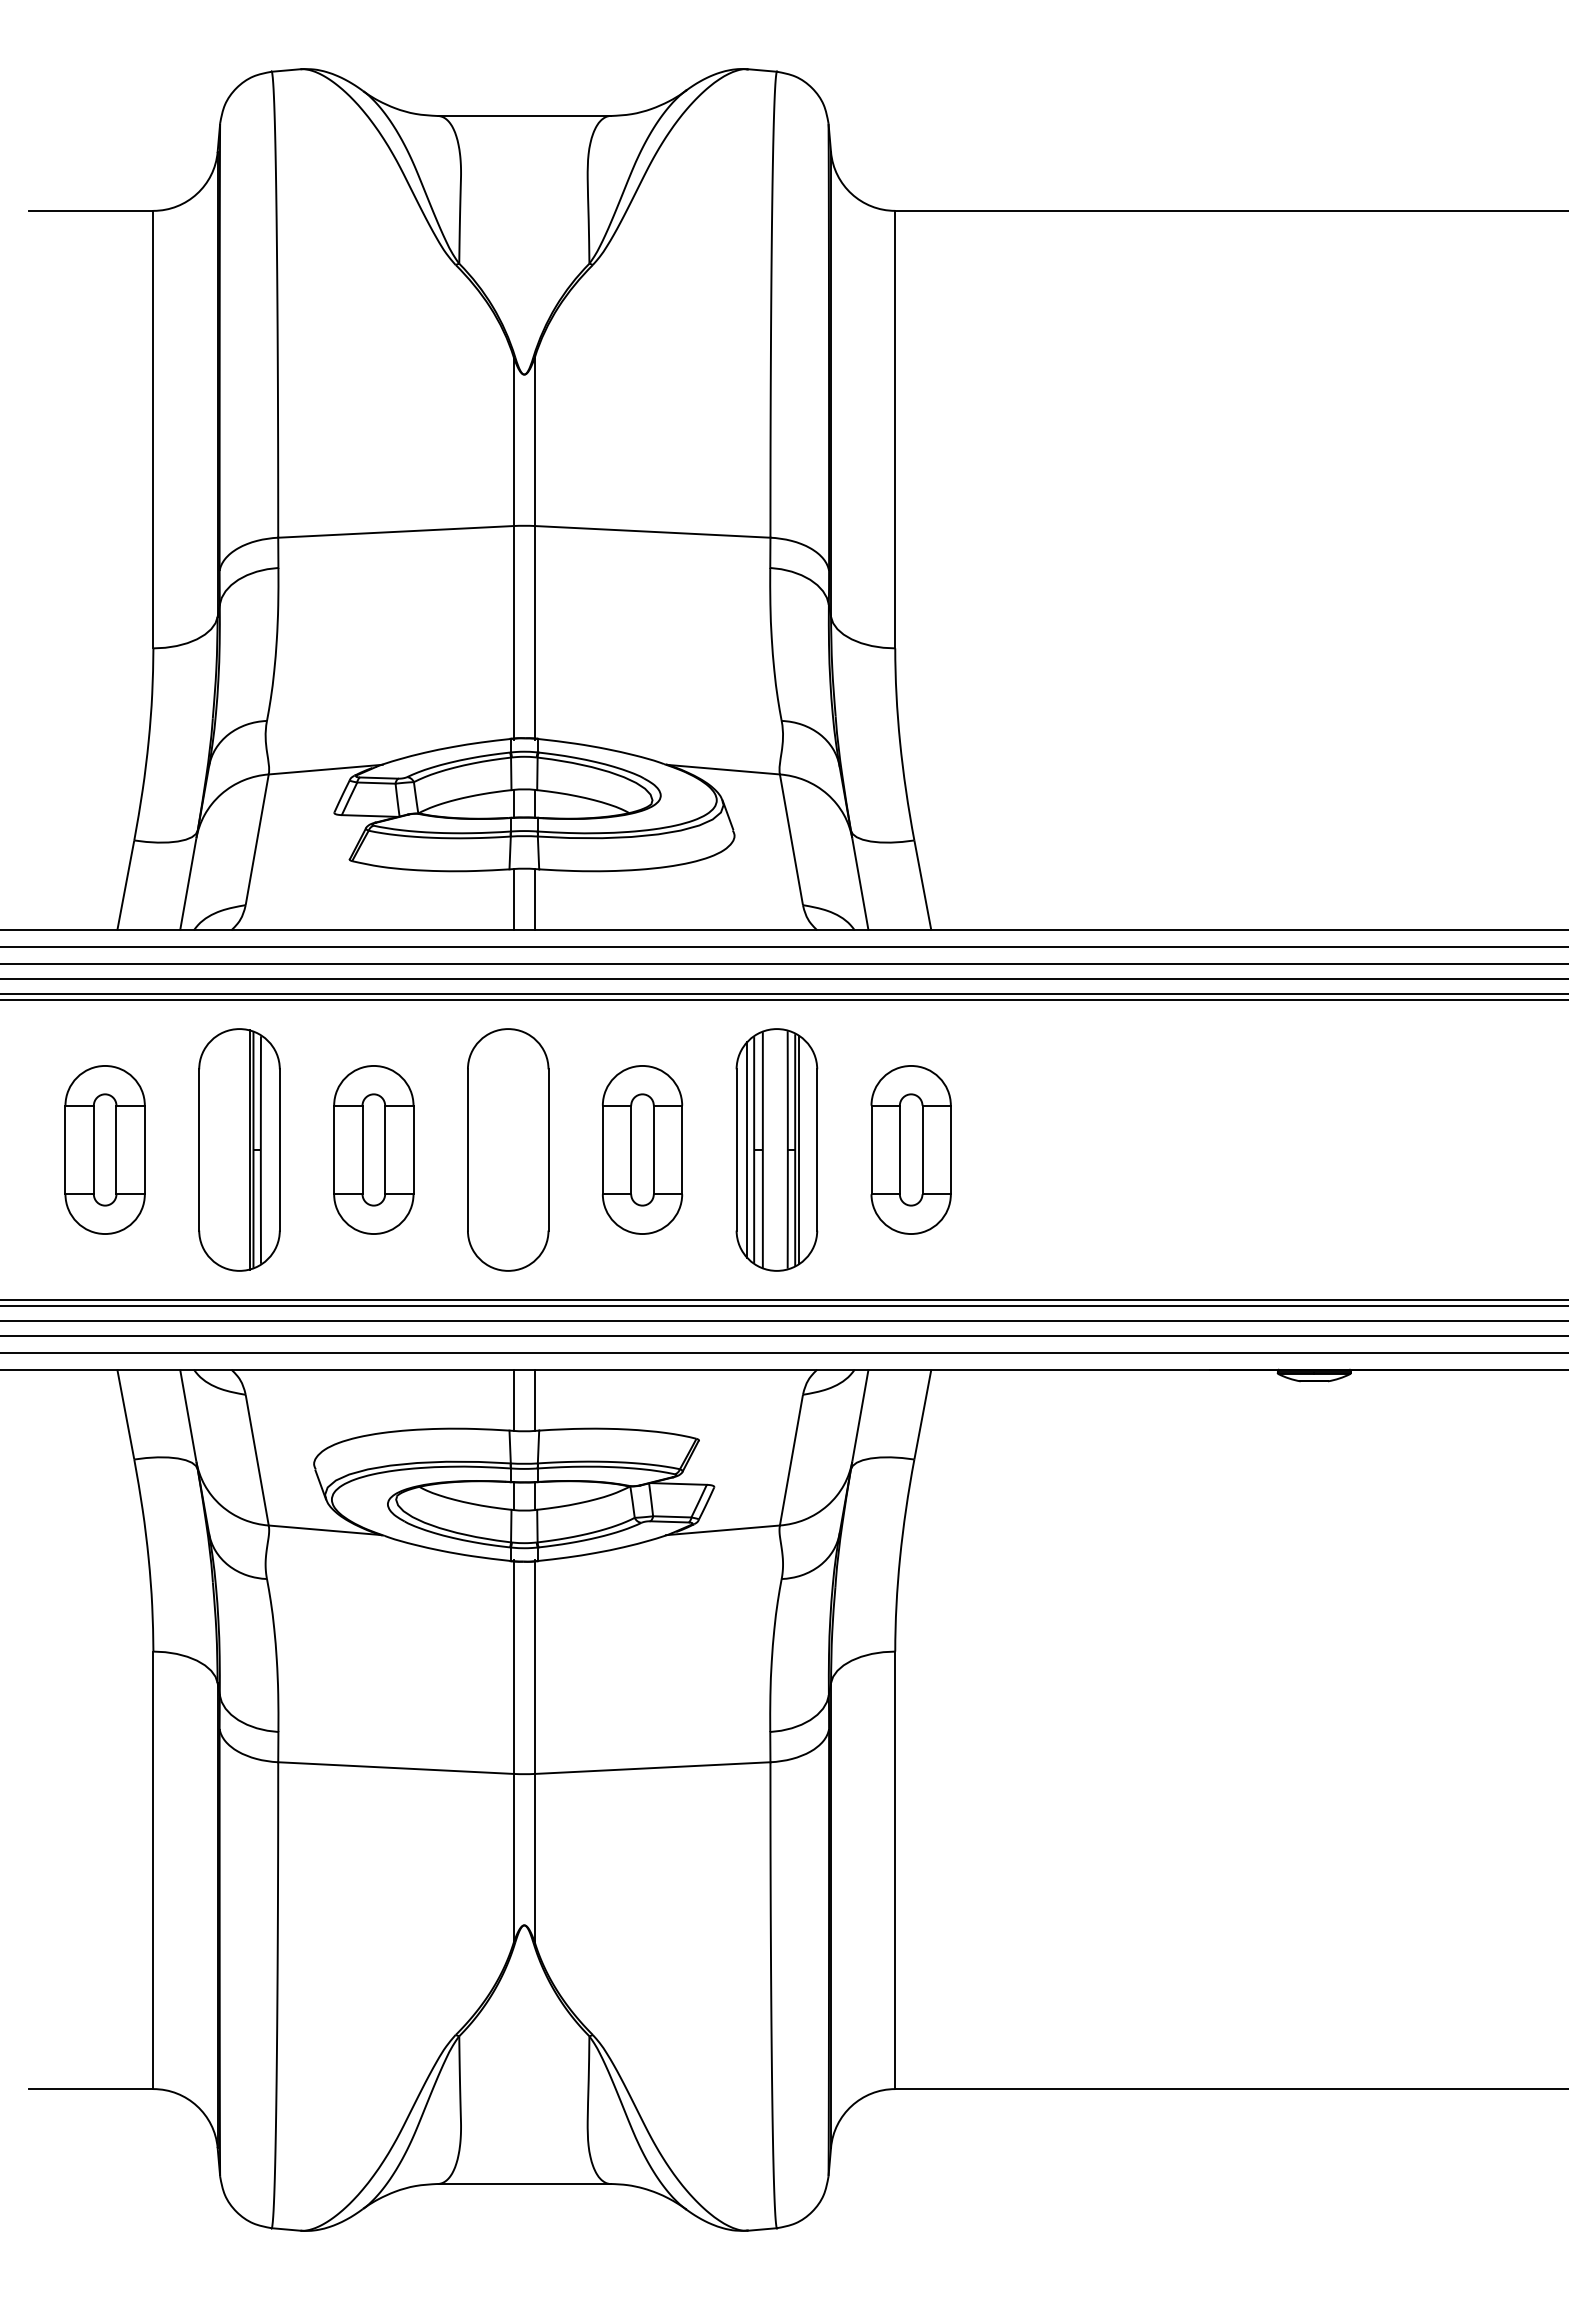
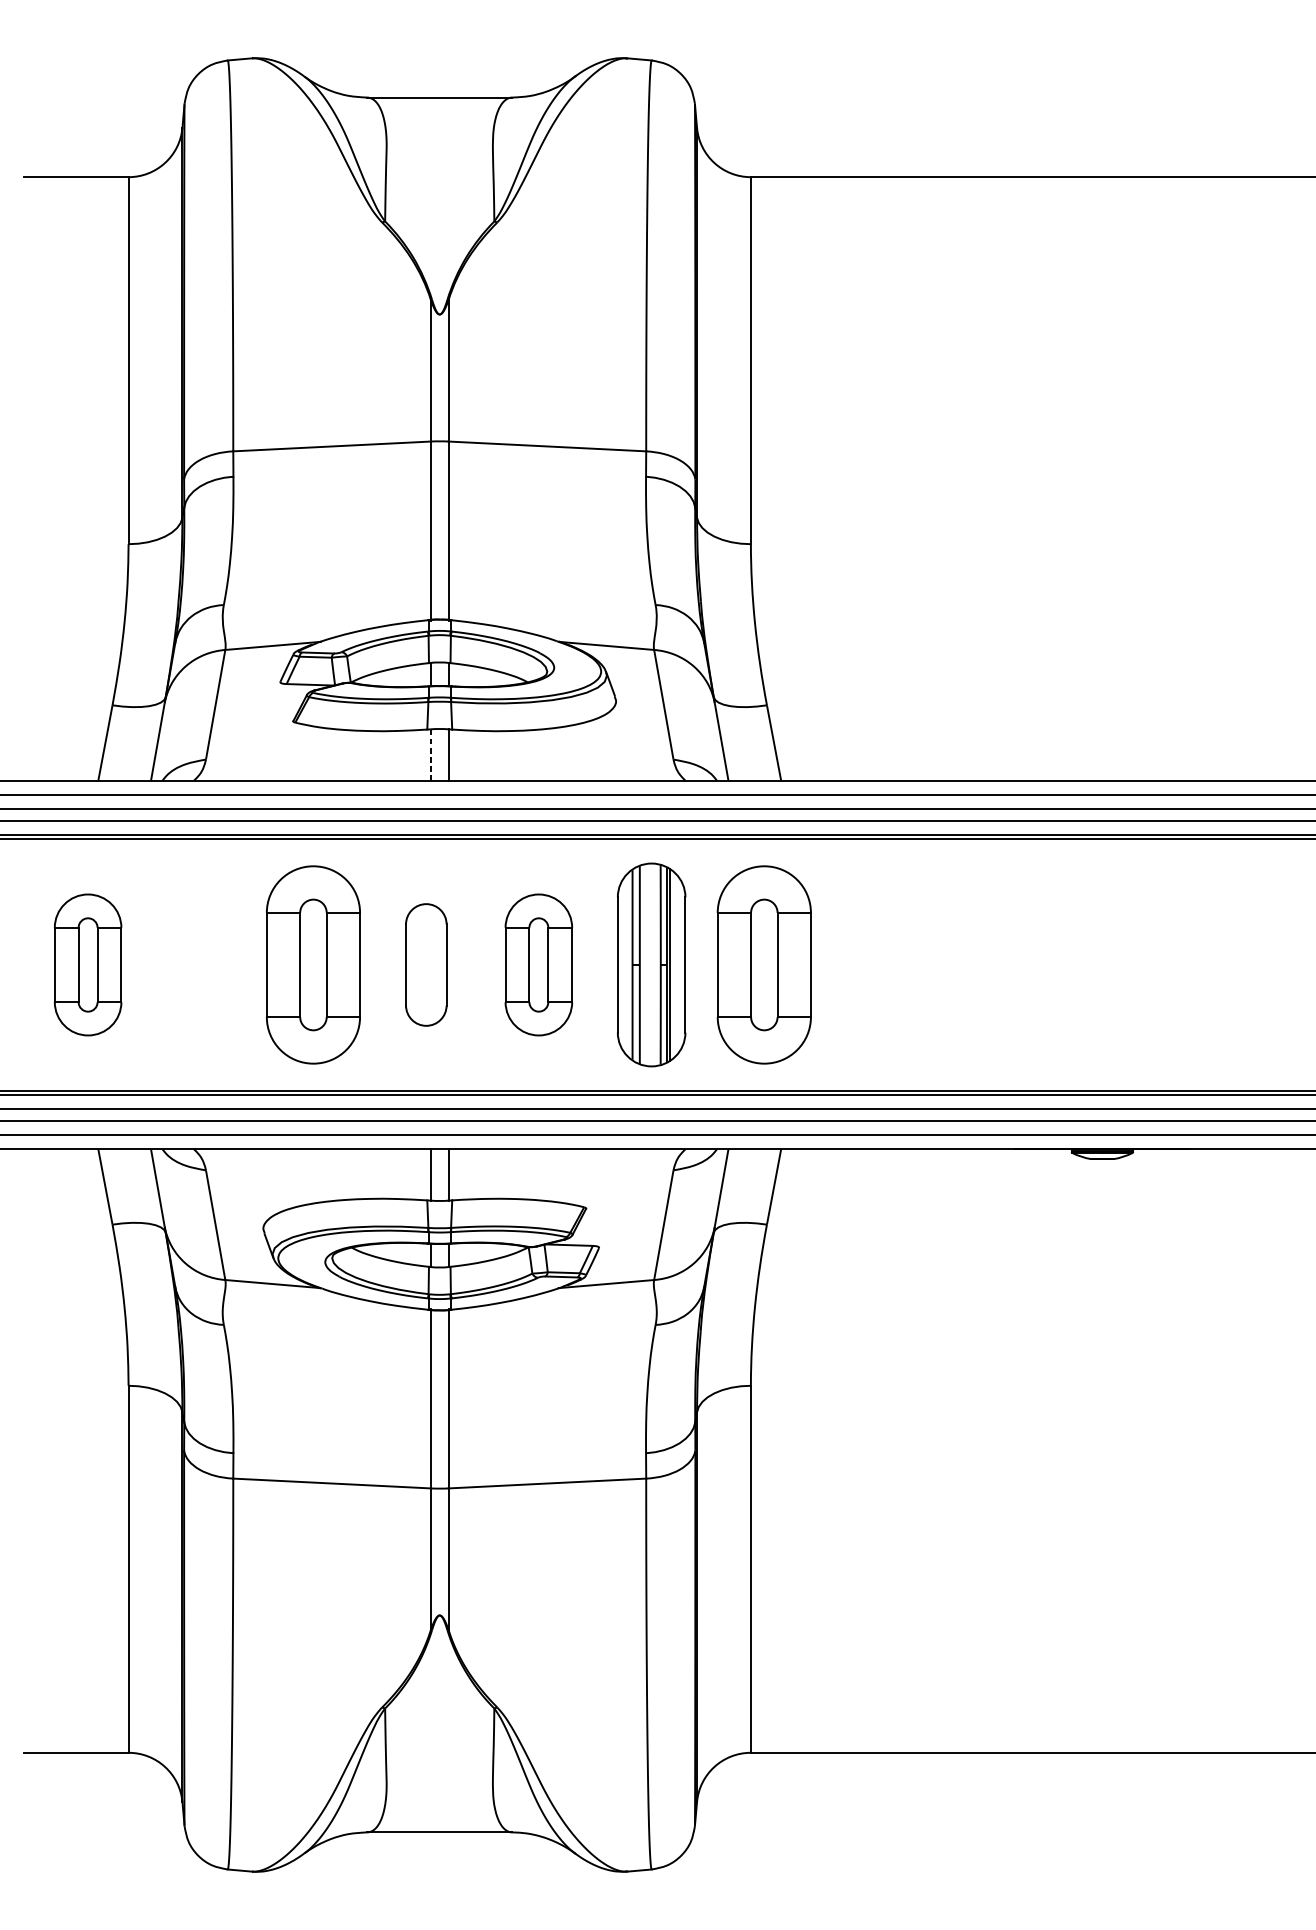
line: (513, 899) -> (430, 754), solid -> dashed
part: (239, 1149) -> (200, 964), removed
part: (373, 1149) -> (313, 964), size x1.4
part: (508, 1149) -> (426, 964), size x0.6
line: (747, 1149) -> (626, 964), removed
part: (910, 1149) -> (763, 964), size x1.4

